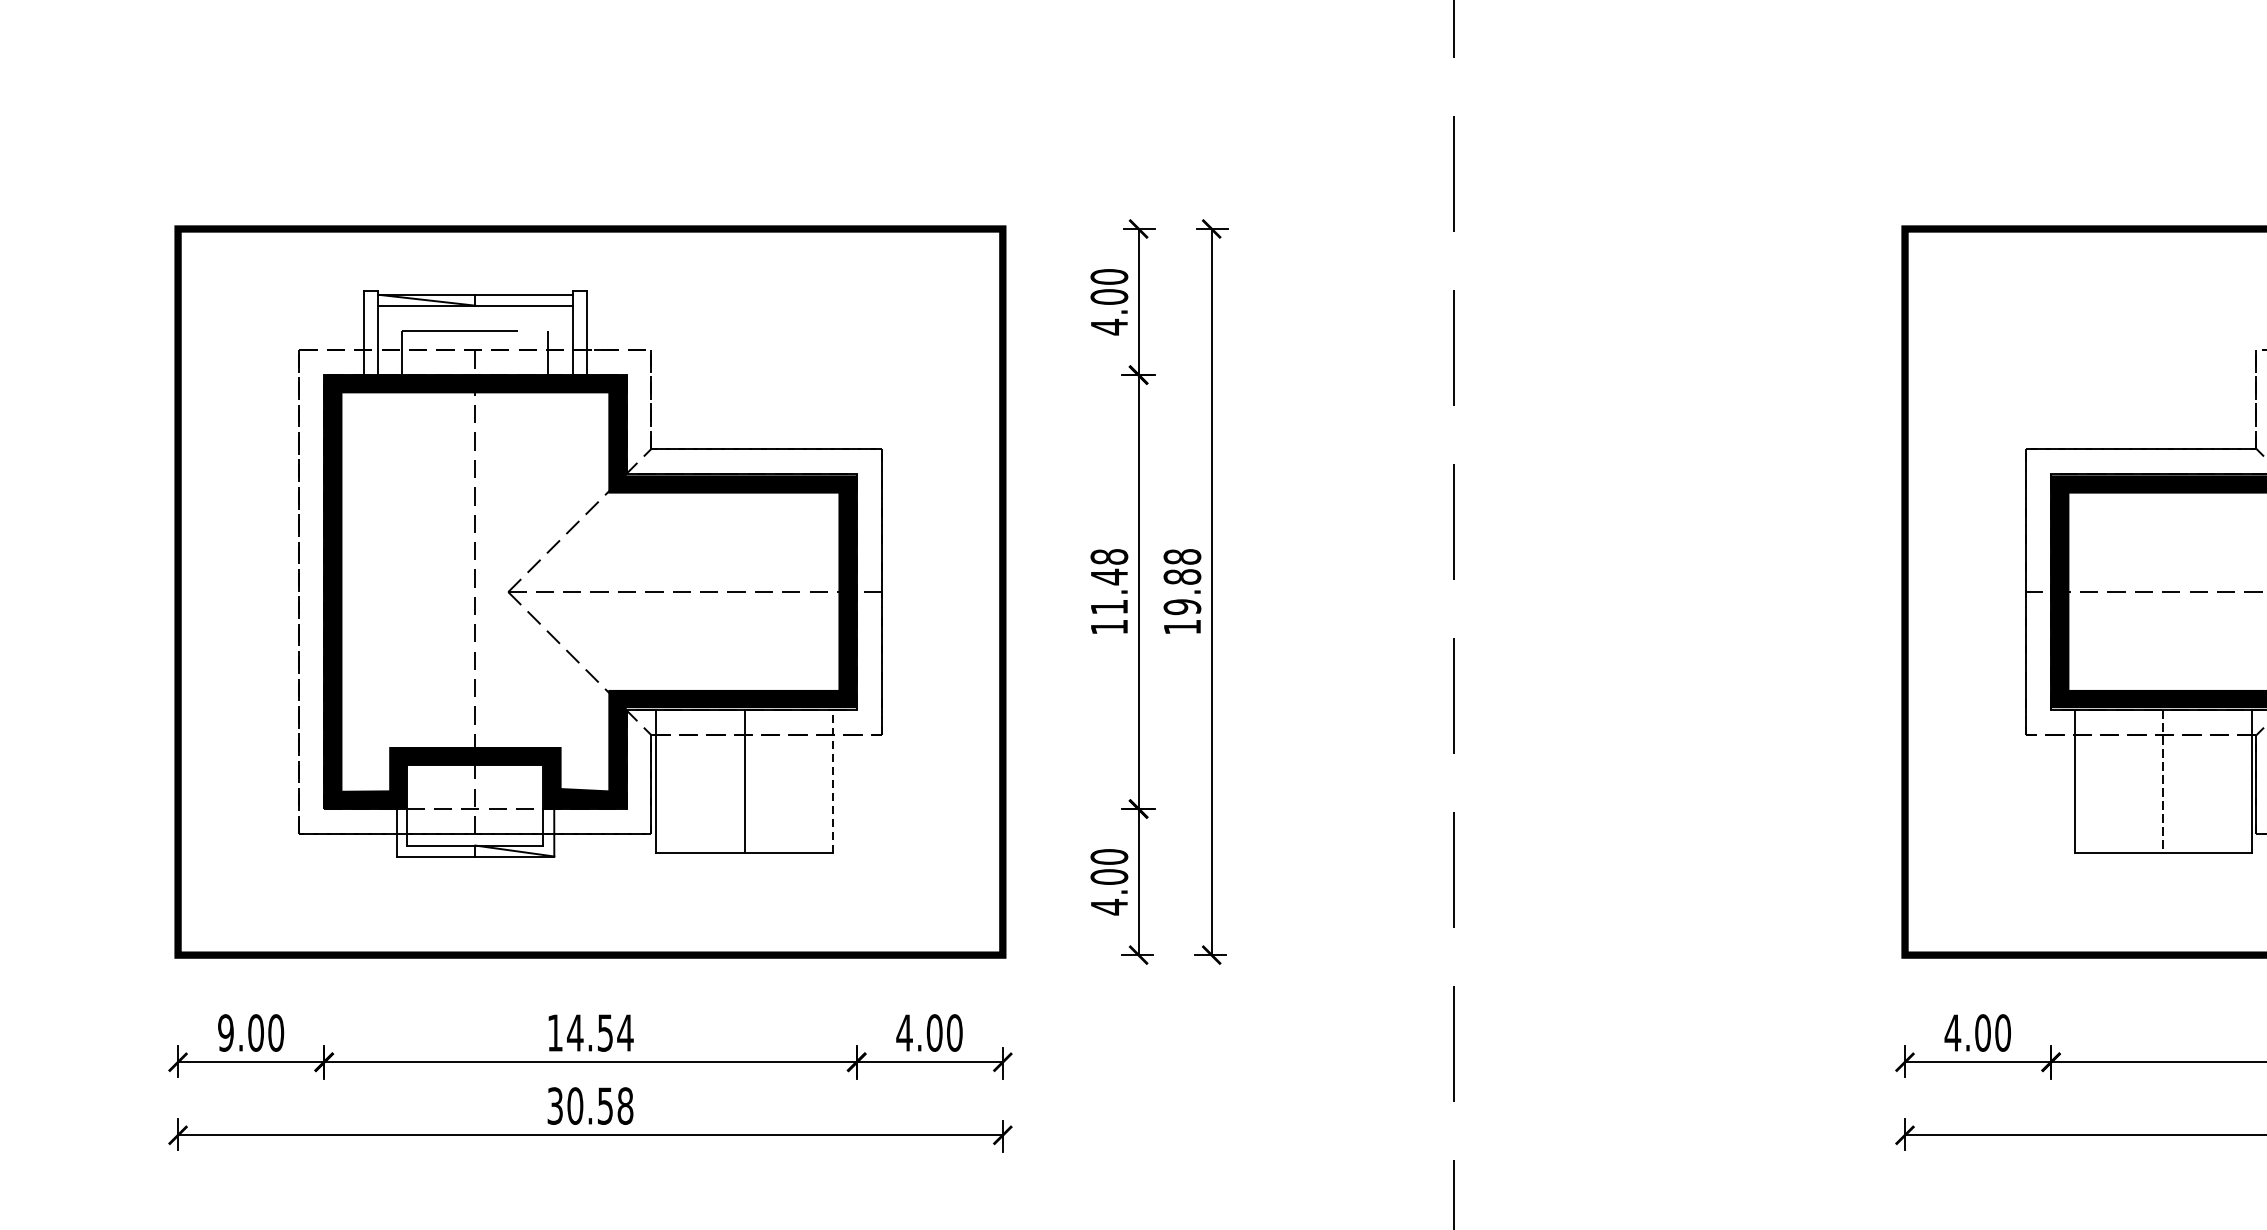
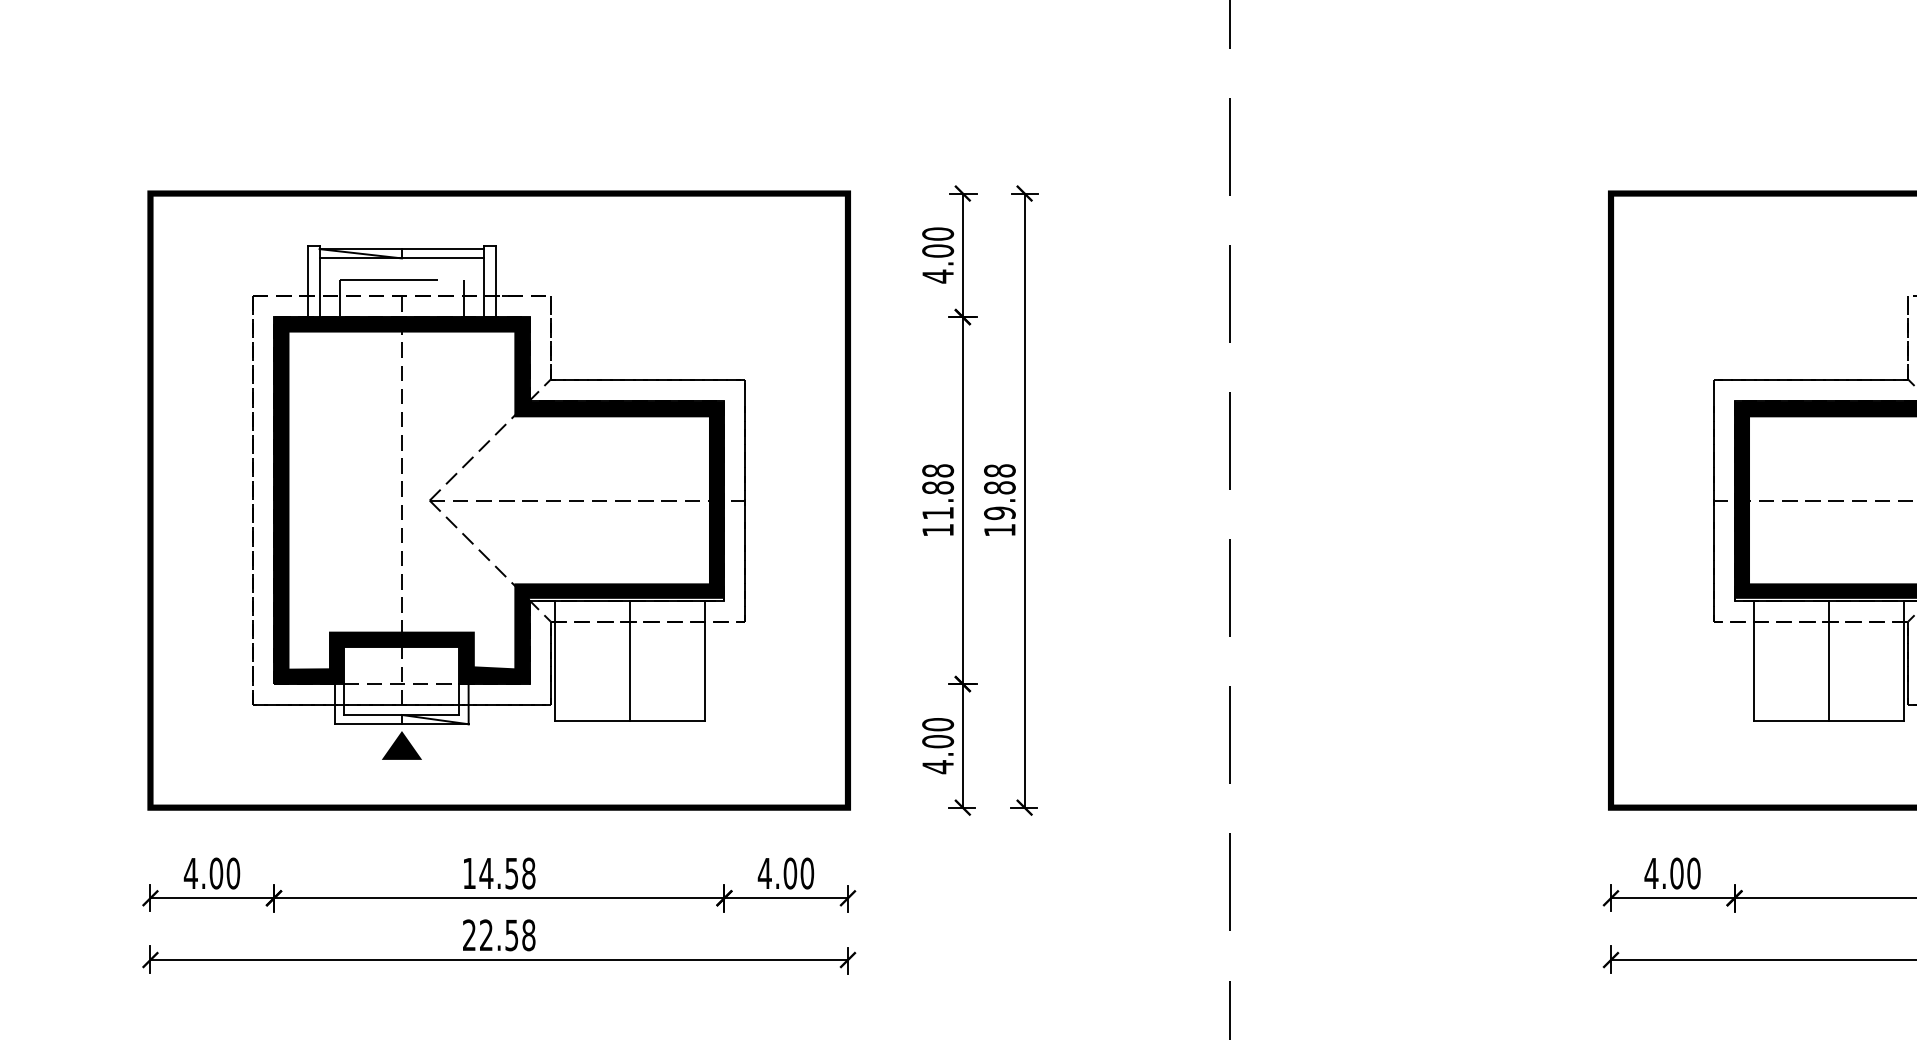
text: (1109, 576) -> (938, 487), 11.48 -> 11.88
line: (833, 781) -> (704, 660), dashed -> solid
line: (2163, 782) -> (1829, 661), dashed -> solid
fill: (474, 881) -> (401, 745), added
text: (225, 1032) -> (190, 873), 9.00 -> 4.00
text: (625, 1032) -> (528, 873), 14.54 -> 14.58
text: (565, 1106) -> (478, 935), 30.58 -> 22.58

